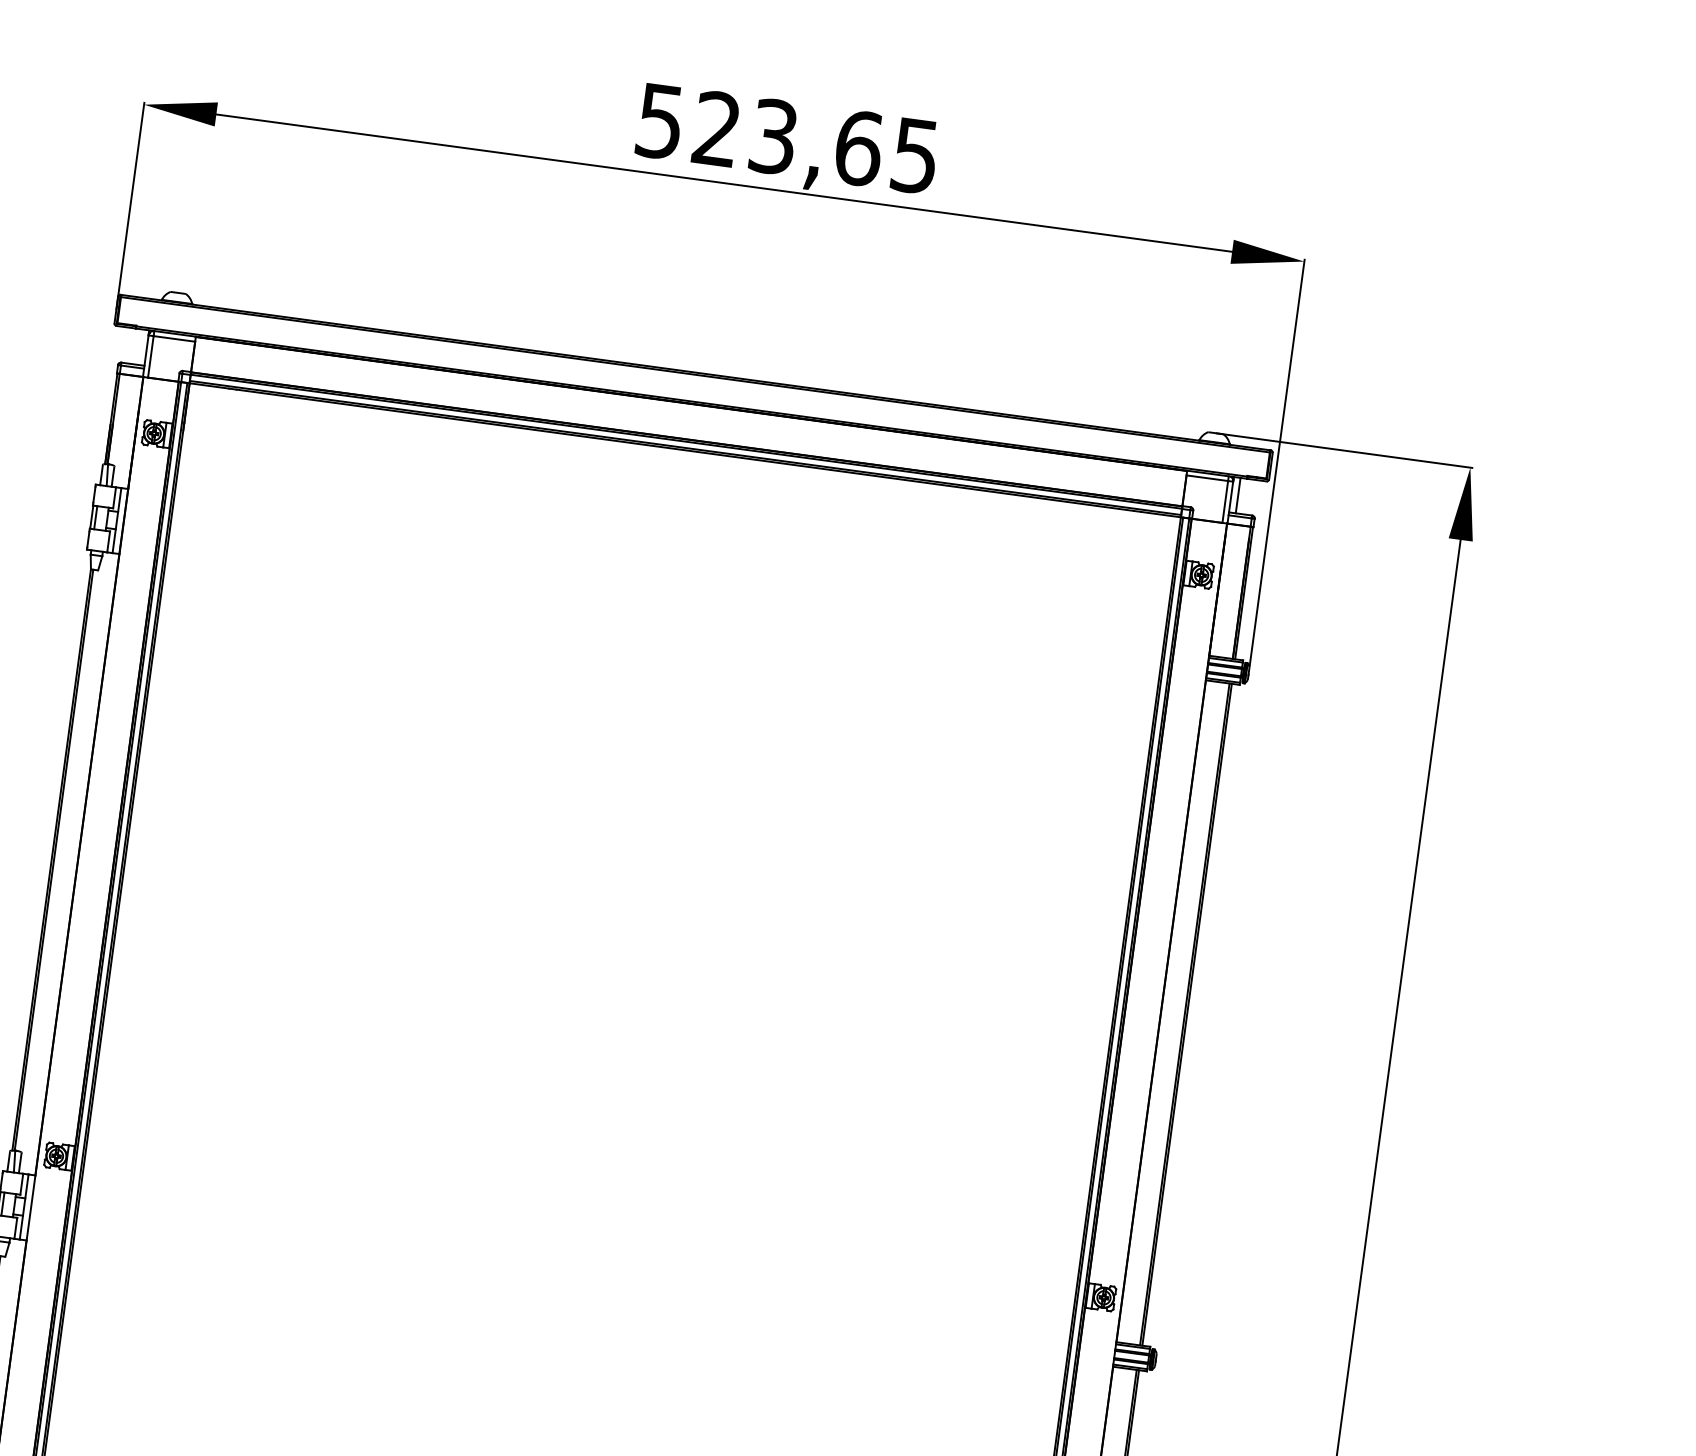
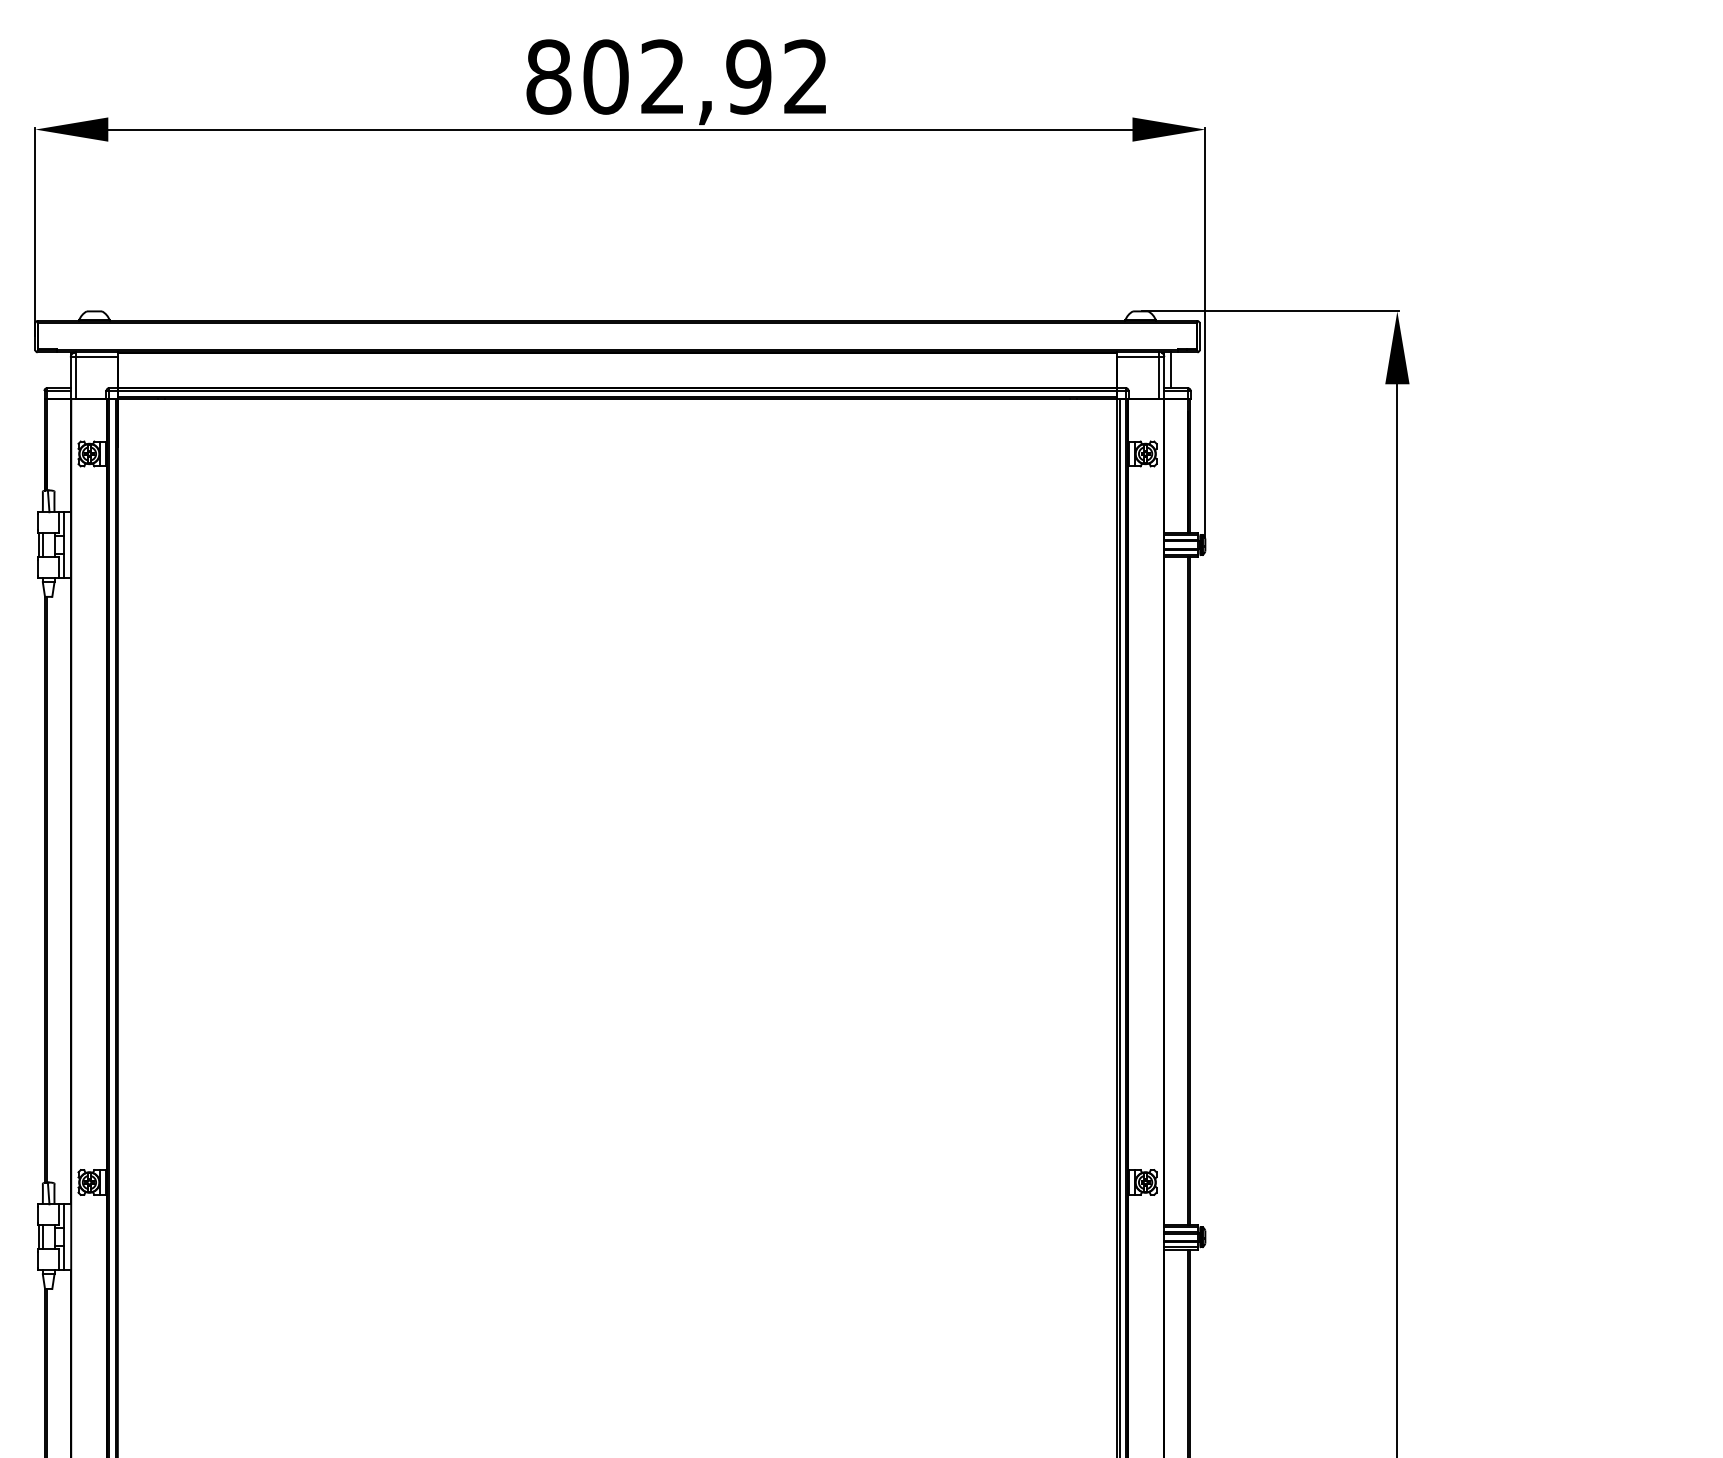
text: (787, 138) -> (676, 76), 523,65 -> 802,92

